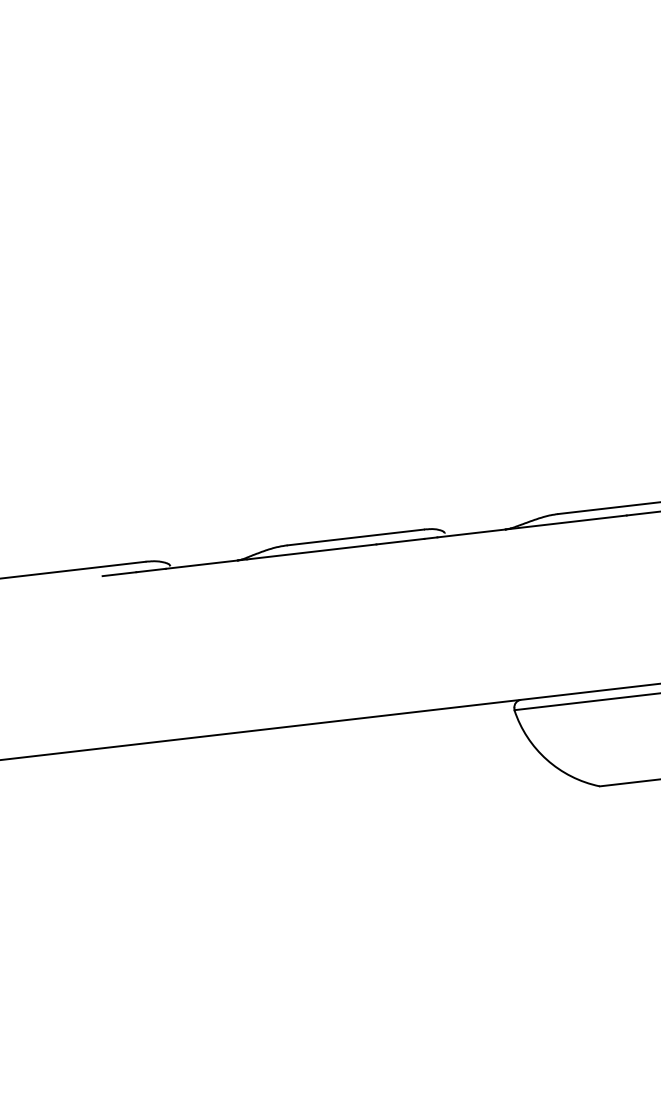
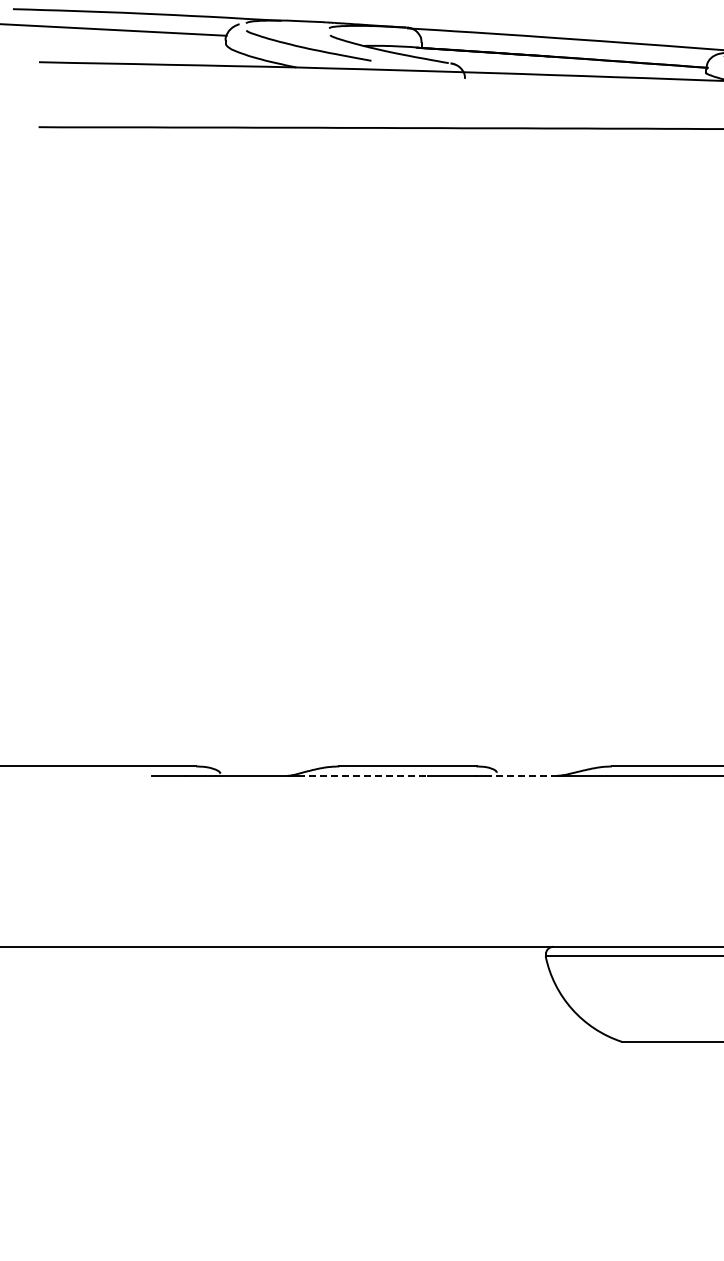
line: (470, 533) -> (522, 775), solid -> dashed
line: (312, 551) -> (363, 775), solid -> dashed

